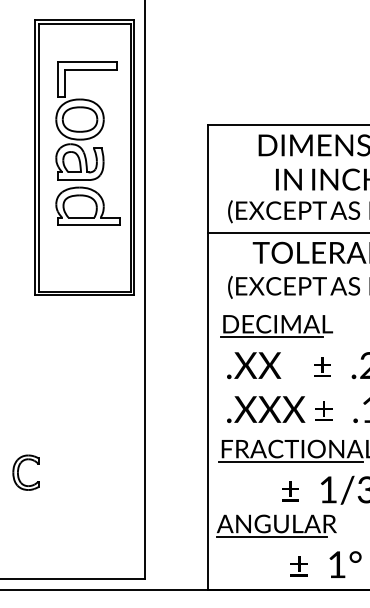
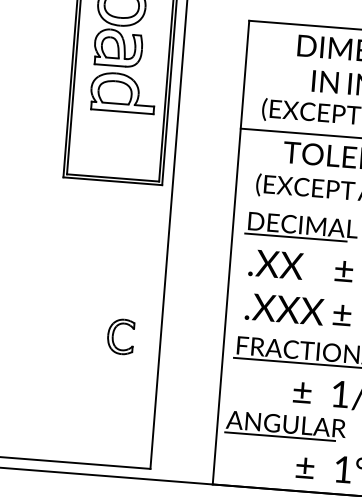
part: (19, 469) -> (114, 333), moved

